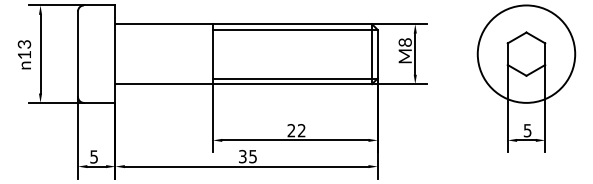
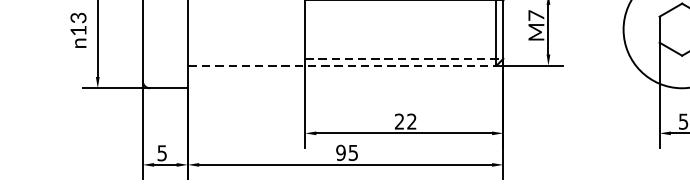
text: (404, 42) -> (535, 15), M8 -> M7
line: (295, 78) -> (404, 58), solid -> dashed
line: (244, 84) -> (343, 66), solid -> dashed
text: (242, 156) -> (340, 152), 35 -> 95

